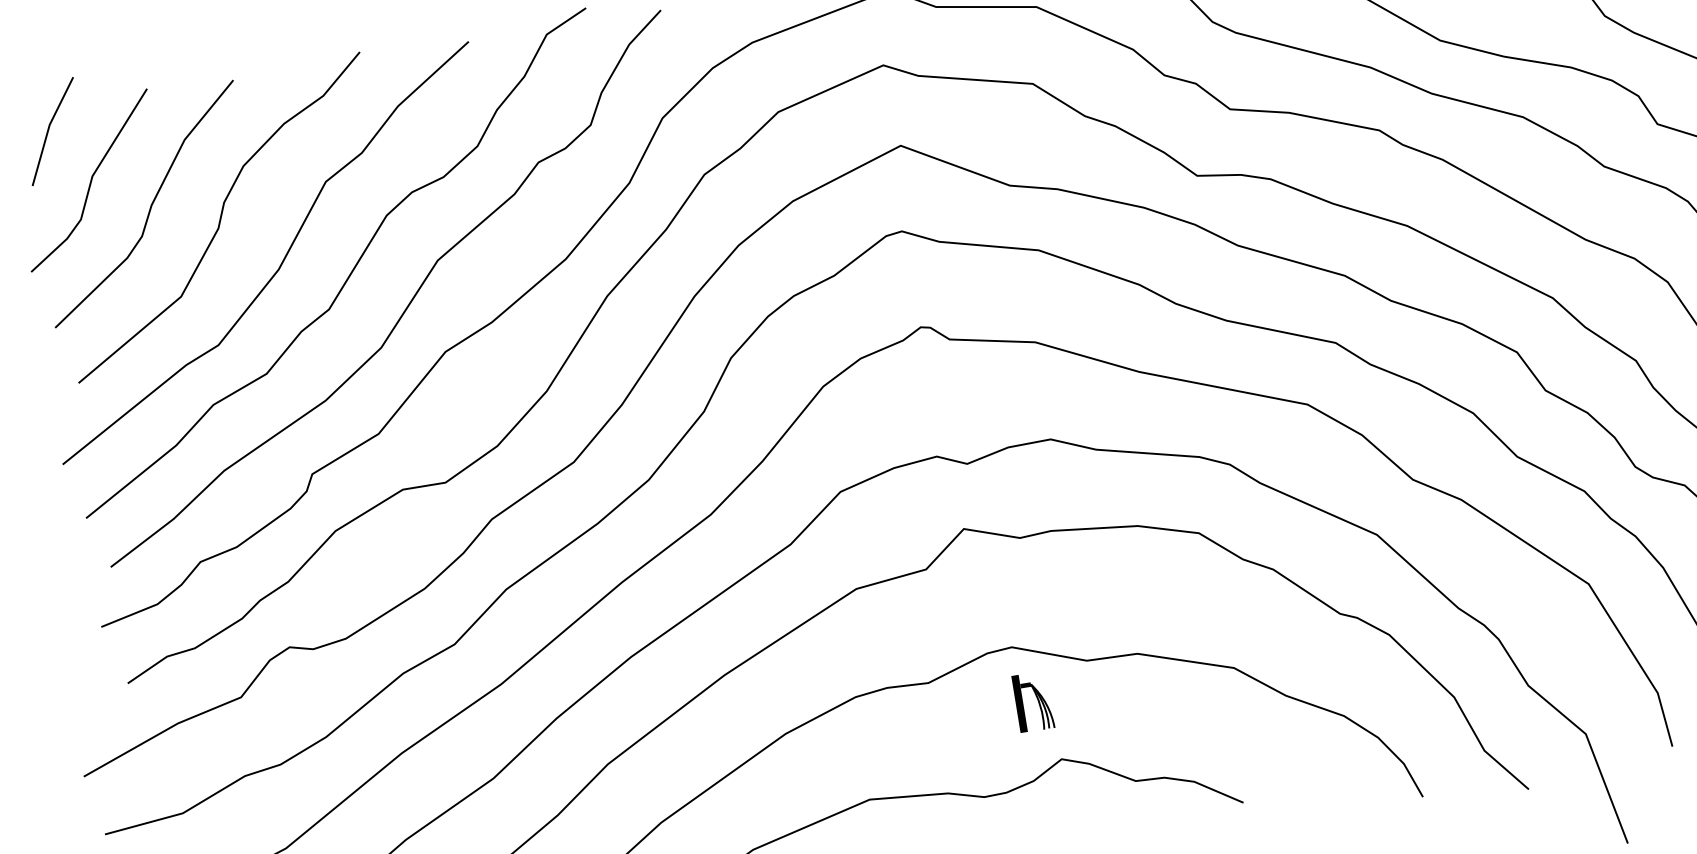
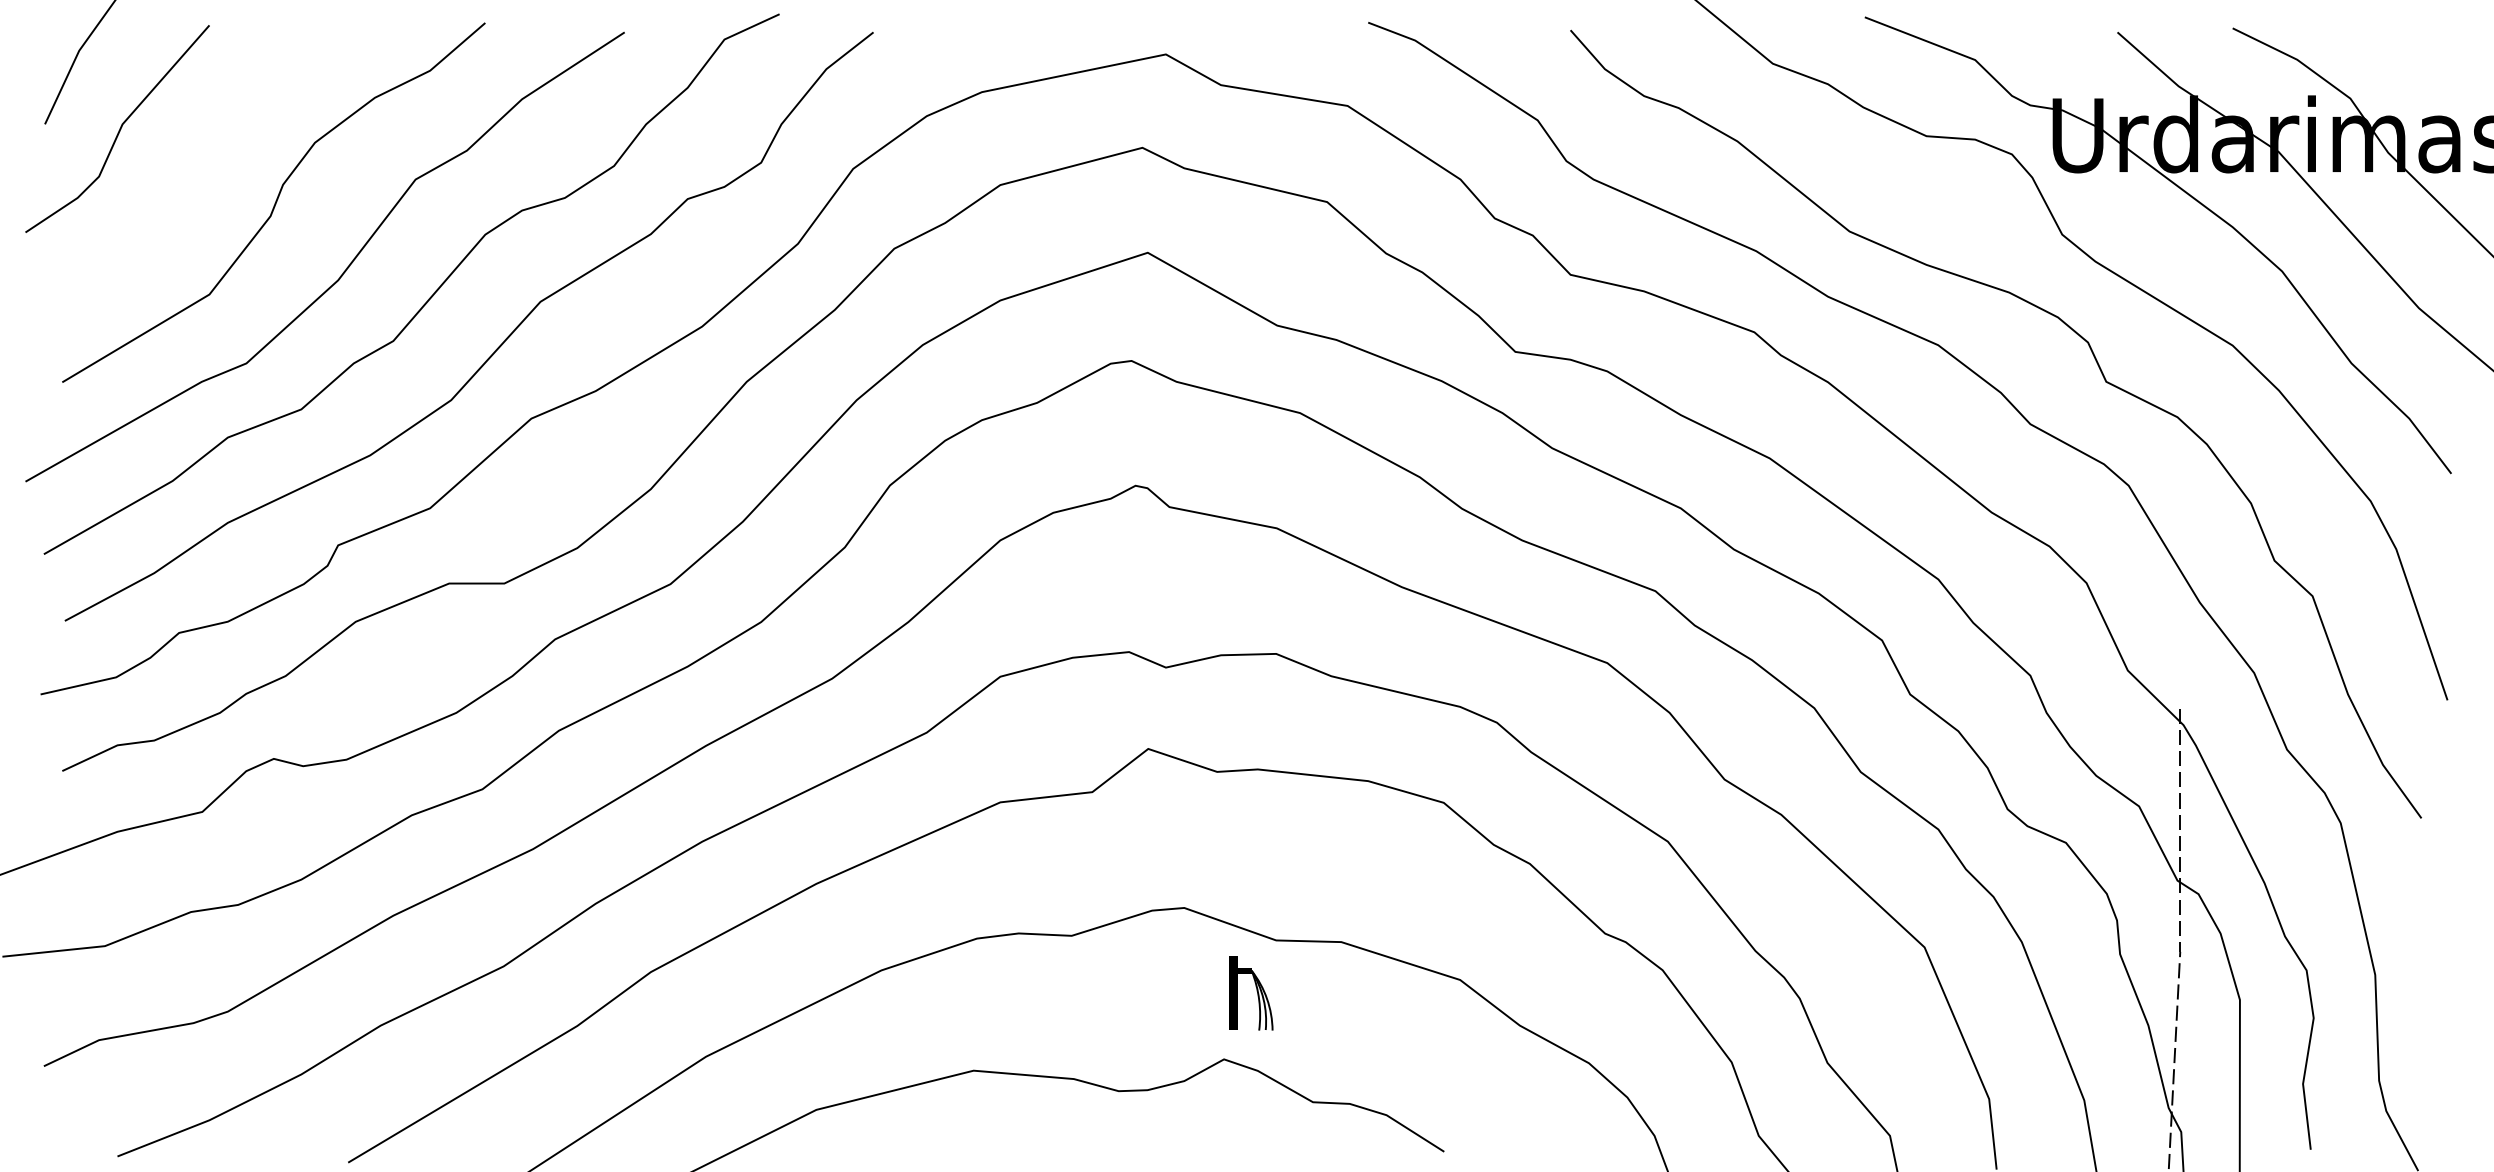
curve: (150, 205) -> (189, 173), removed
part: (1033, 702) -> (1251, 993), moved

